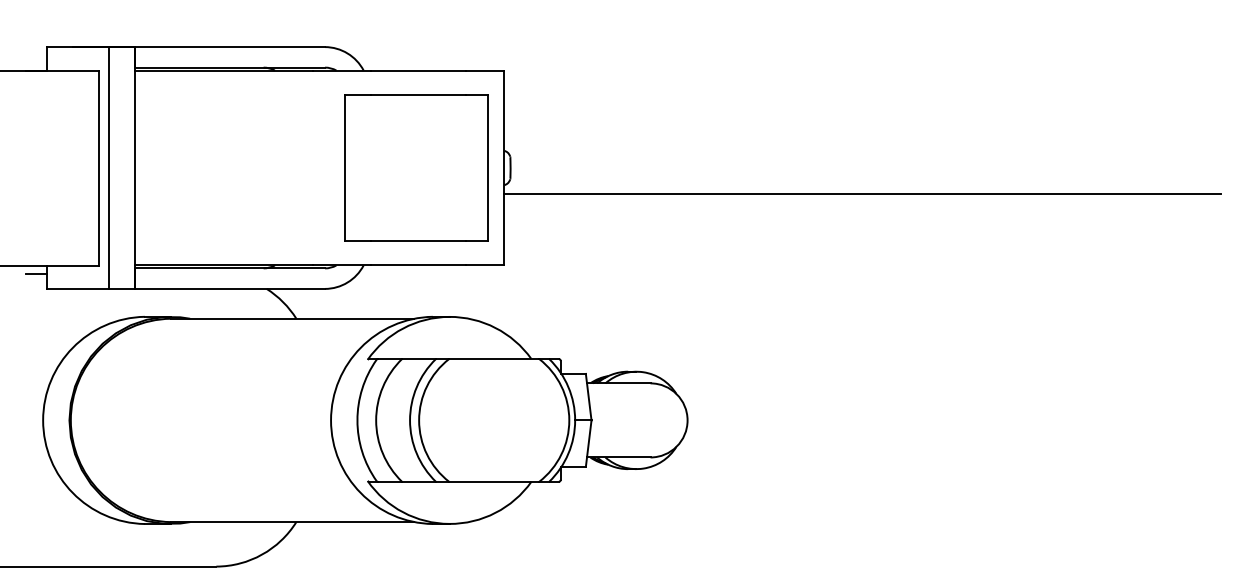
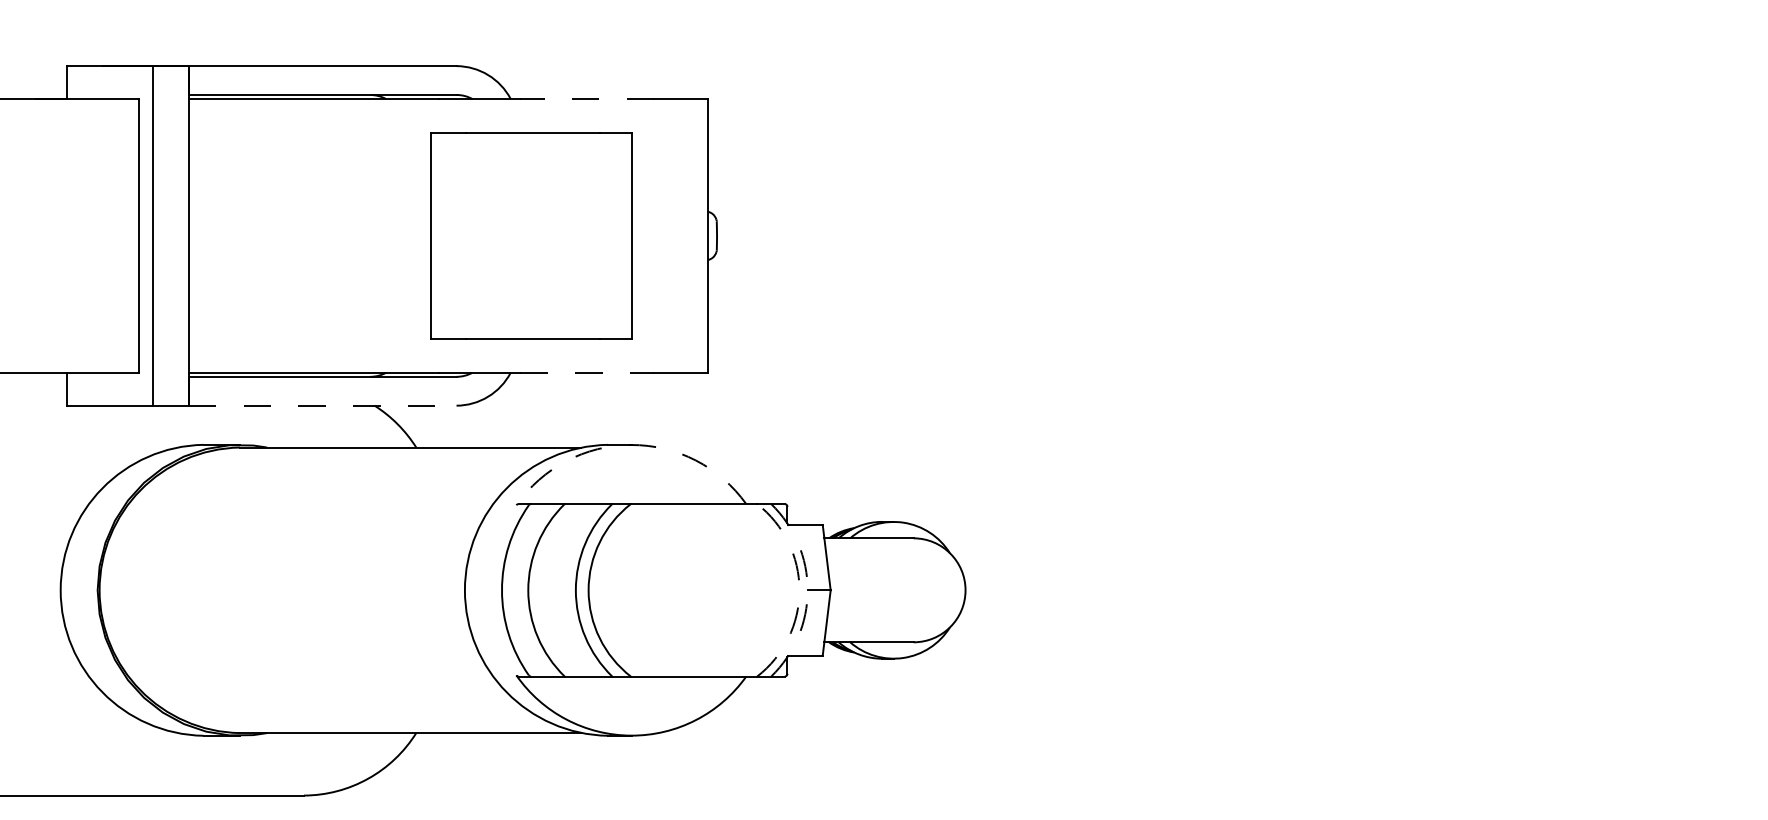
line: (418, 70) -> (587, 99), solid -> dashed
part: (416, 167) -> (531, 235), moved
line: (862, 194) -> (1211, 272), removed
line: (418, 265) -> (587, 372), solid -> dashed
line: (36, 274) -> (51, 385), removed
line: (229, 288) -> (322, 405), solid -> dashed
arc: (449, 317) -> (631, 445), solid -> dashed
arc: (569, 420) -> (799, 590), solid -> dashed
arc: (575, 420) -> (807, 590), solid -> dashed

